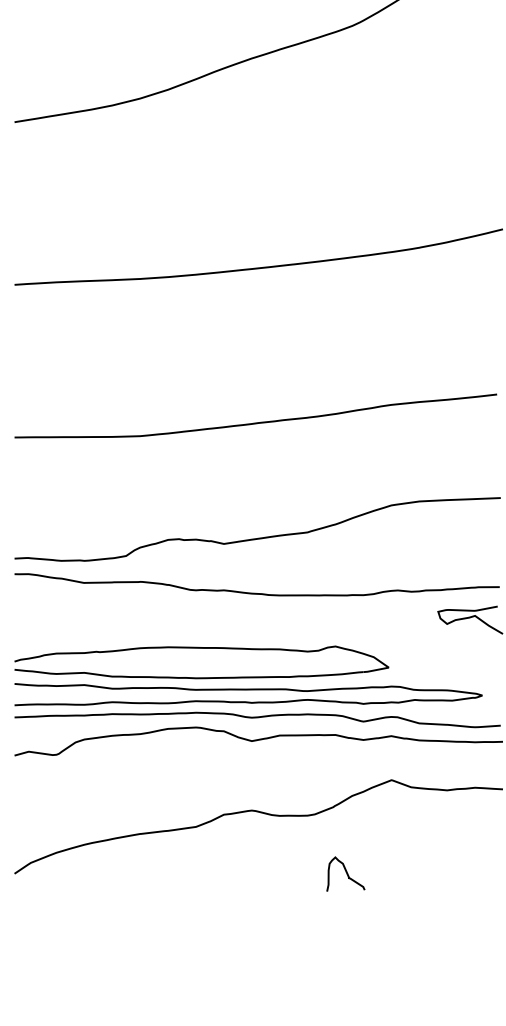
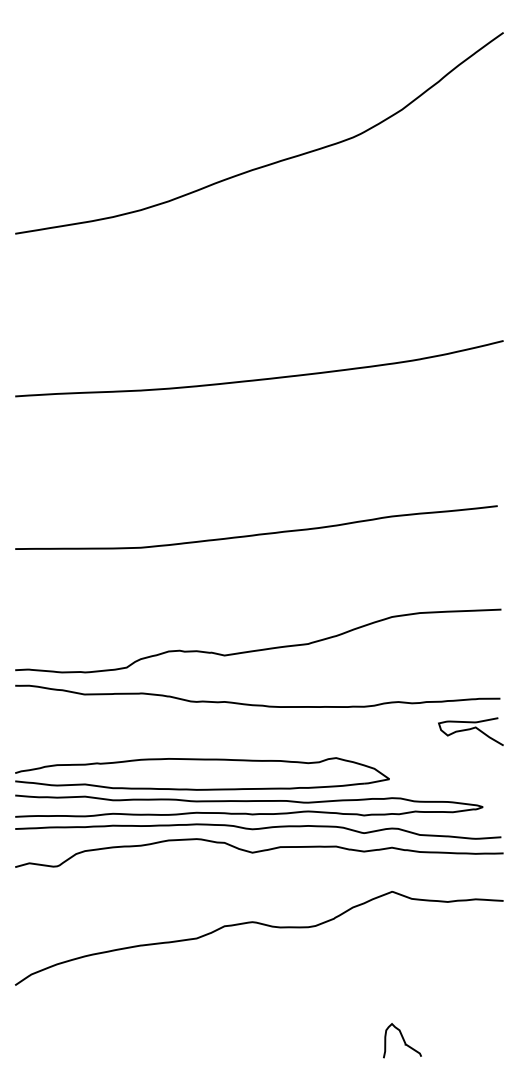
curve: (345, 872) -> (402, 1039), moved

